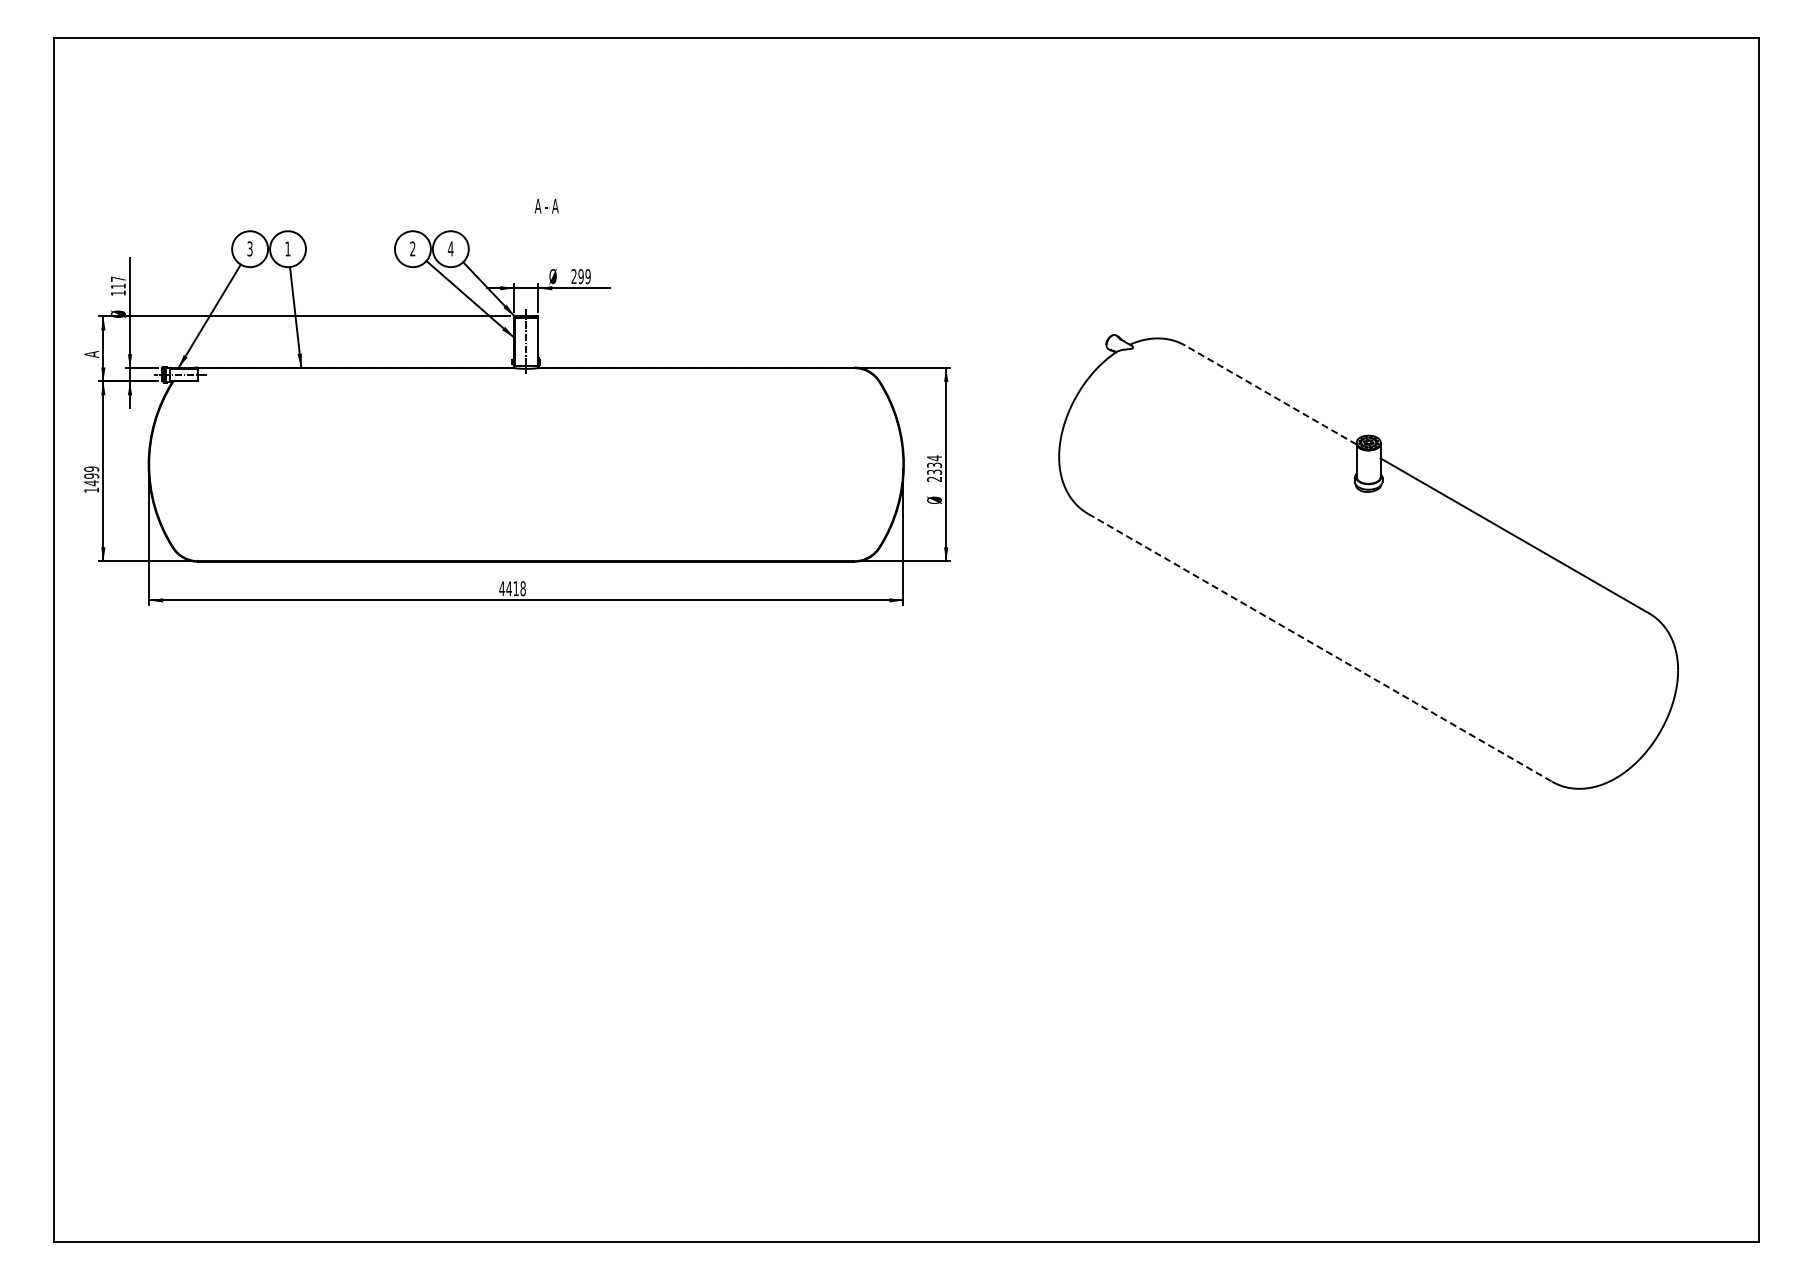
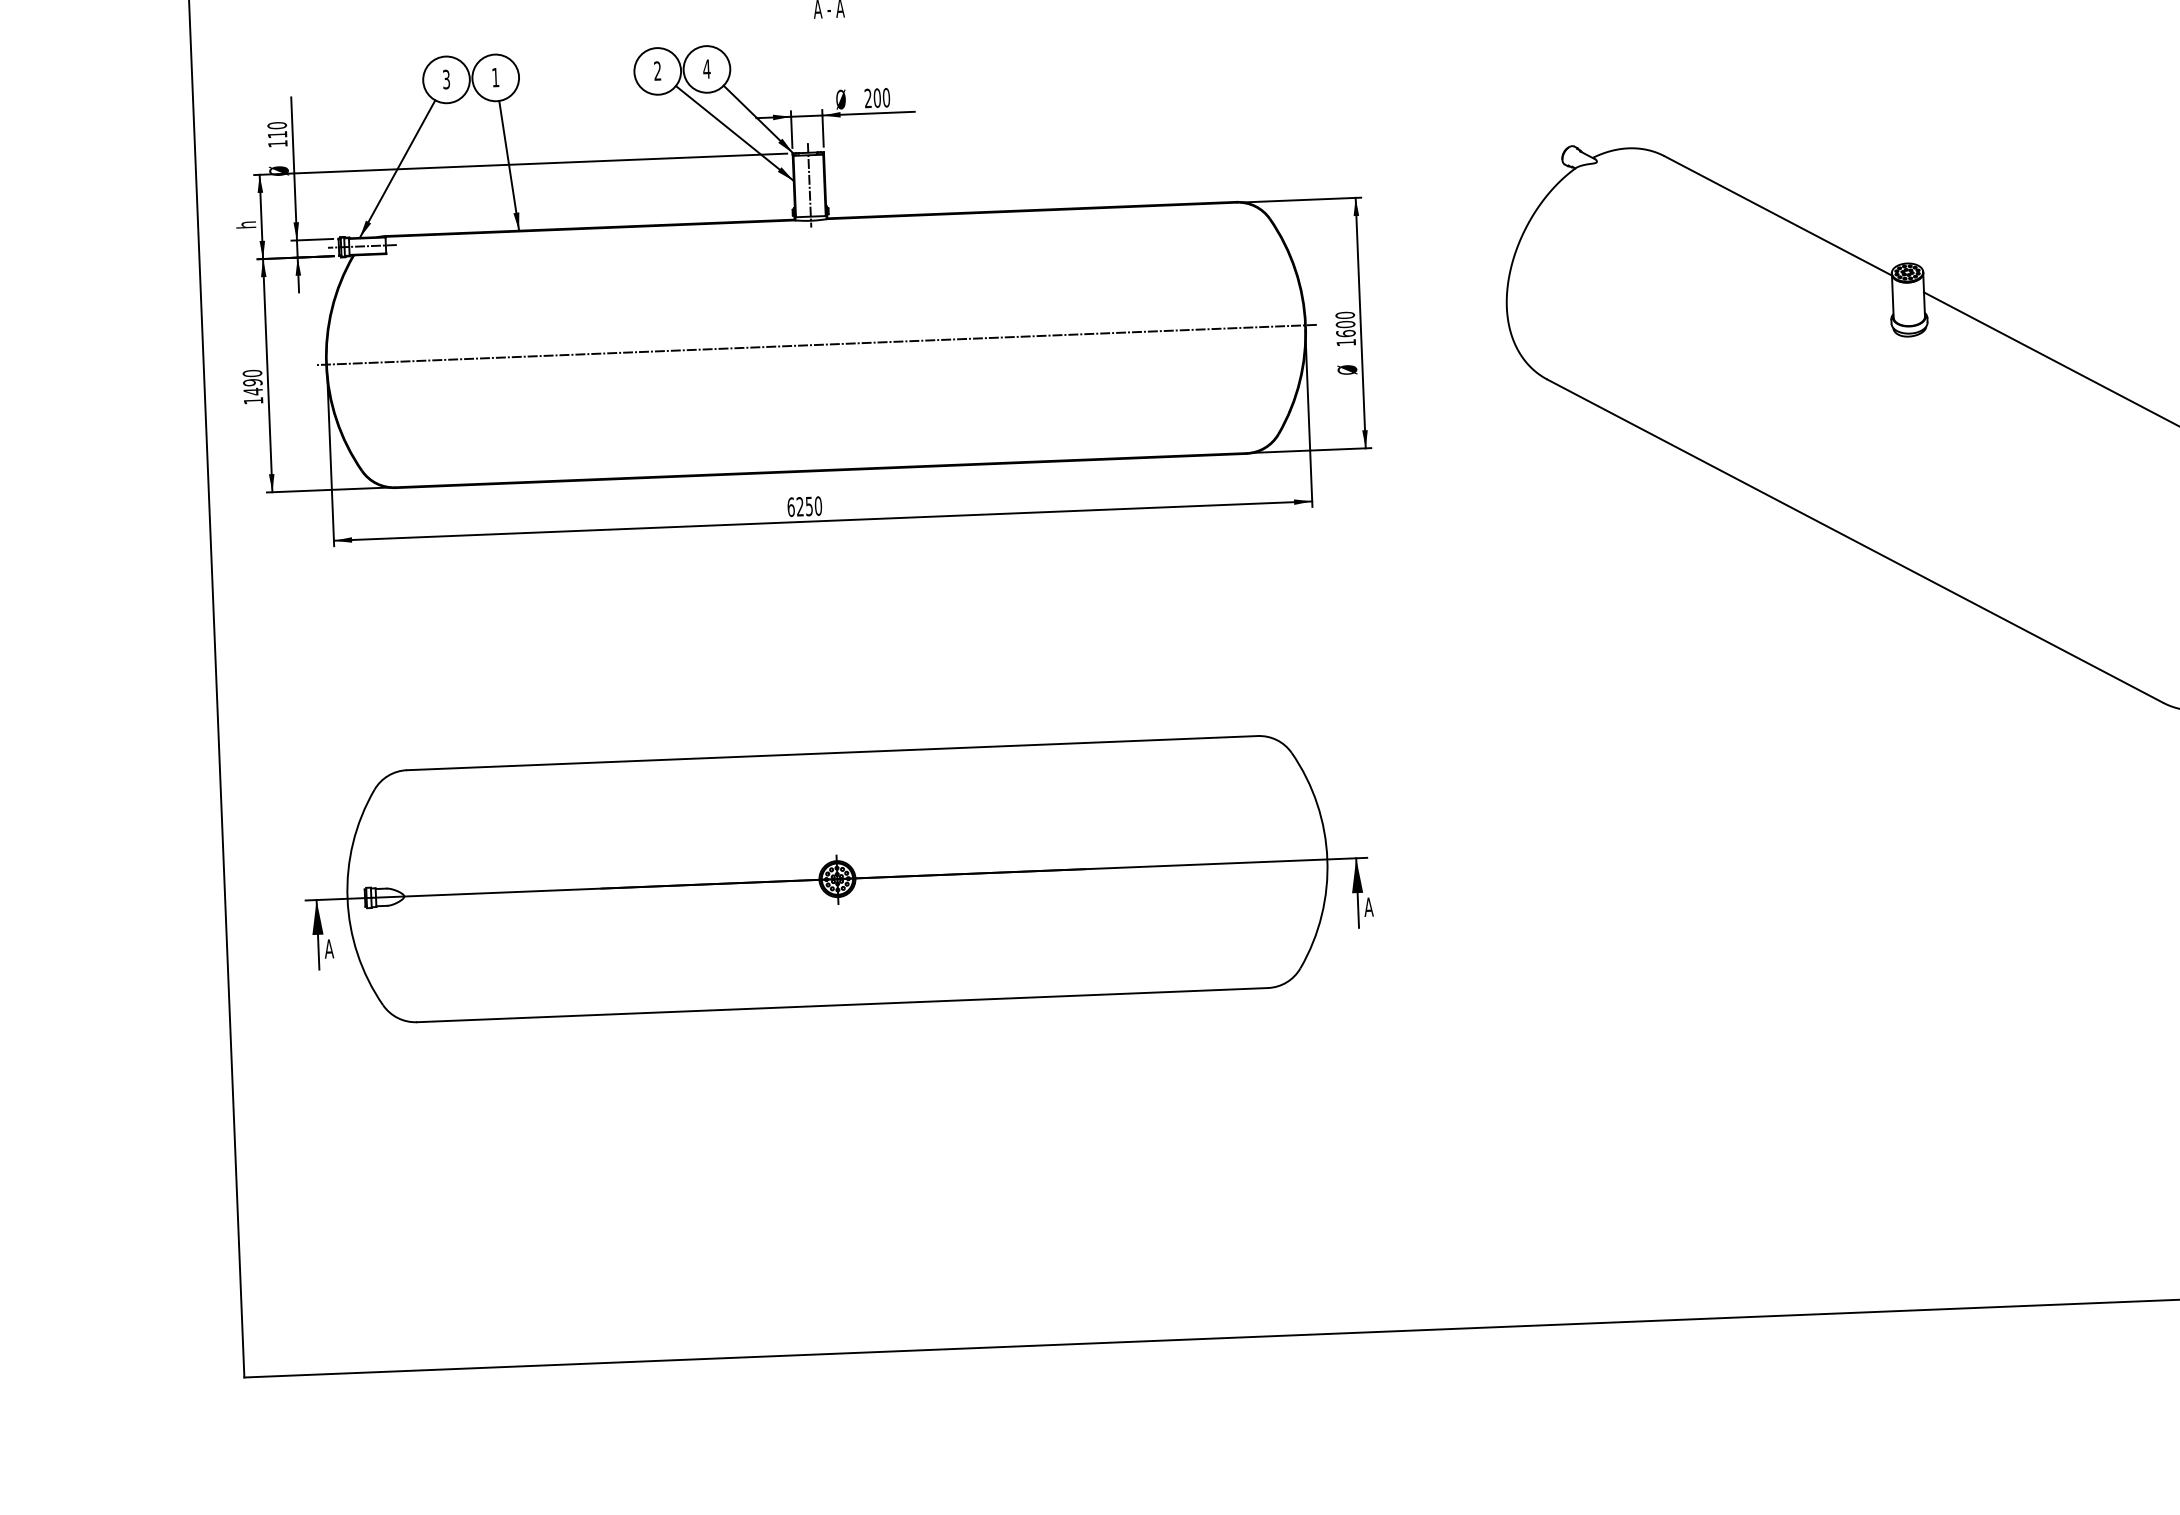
text: (584, 276) -> (881, 97), 299 -> 200
text: (117, 278) -> (276, 124), 117 -> 110
text: (90, 353) -> (244, 223), A -> h
line: (1270, 395) -> (1777, 216), dashed -> solid
line: (526, 464) -> (816, 344), added
text: (91, 468) -> (252, 372), 1499 -> 1490
text: (934, 468) -> (1345, 328), 2334 -> 1600
text: (512, 588) -> (804, 506), 4418 -> 6250
line: (1320, 647) -> (1855, 540), dashed -> solid
part: (526, 876) -> (837, 879), added

